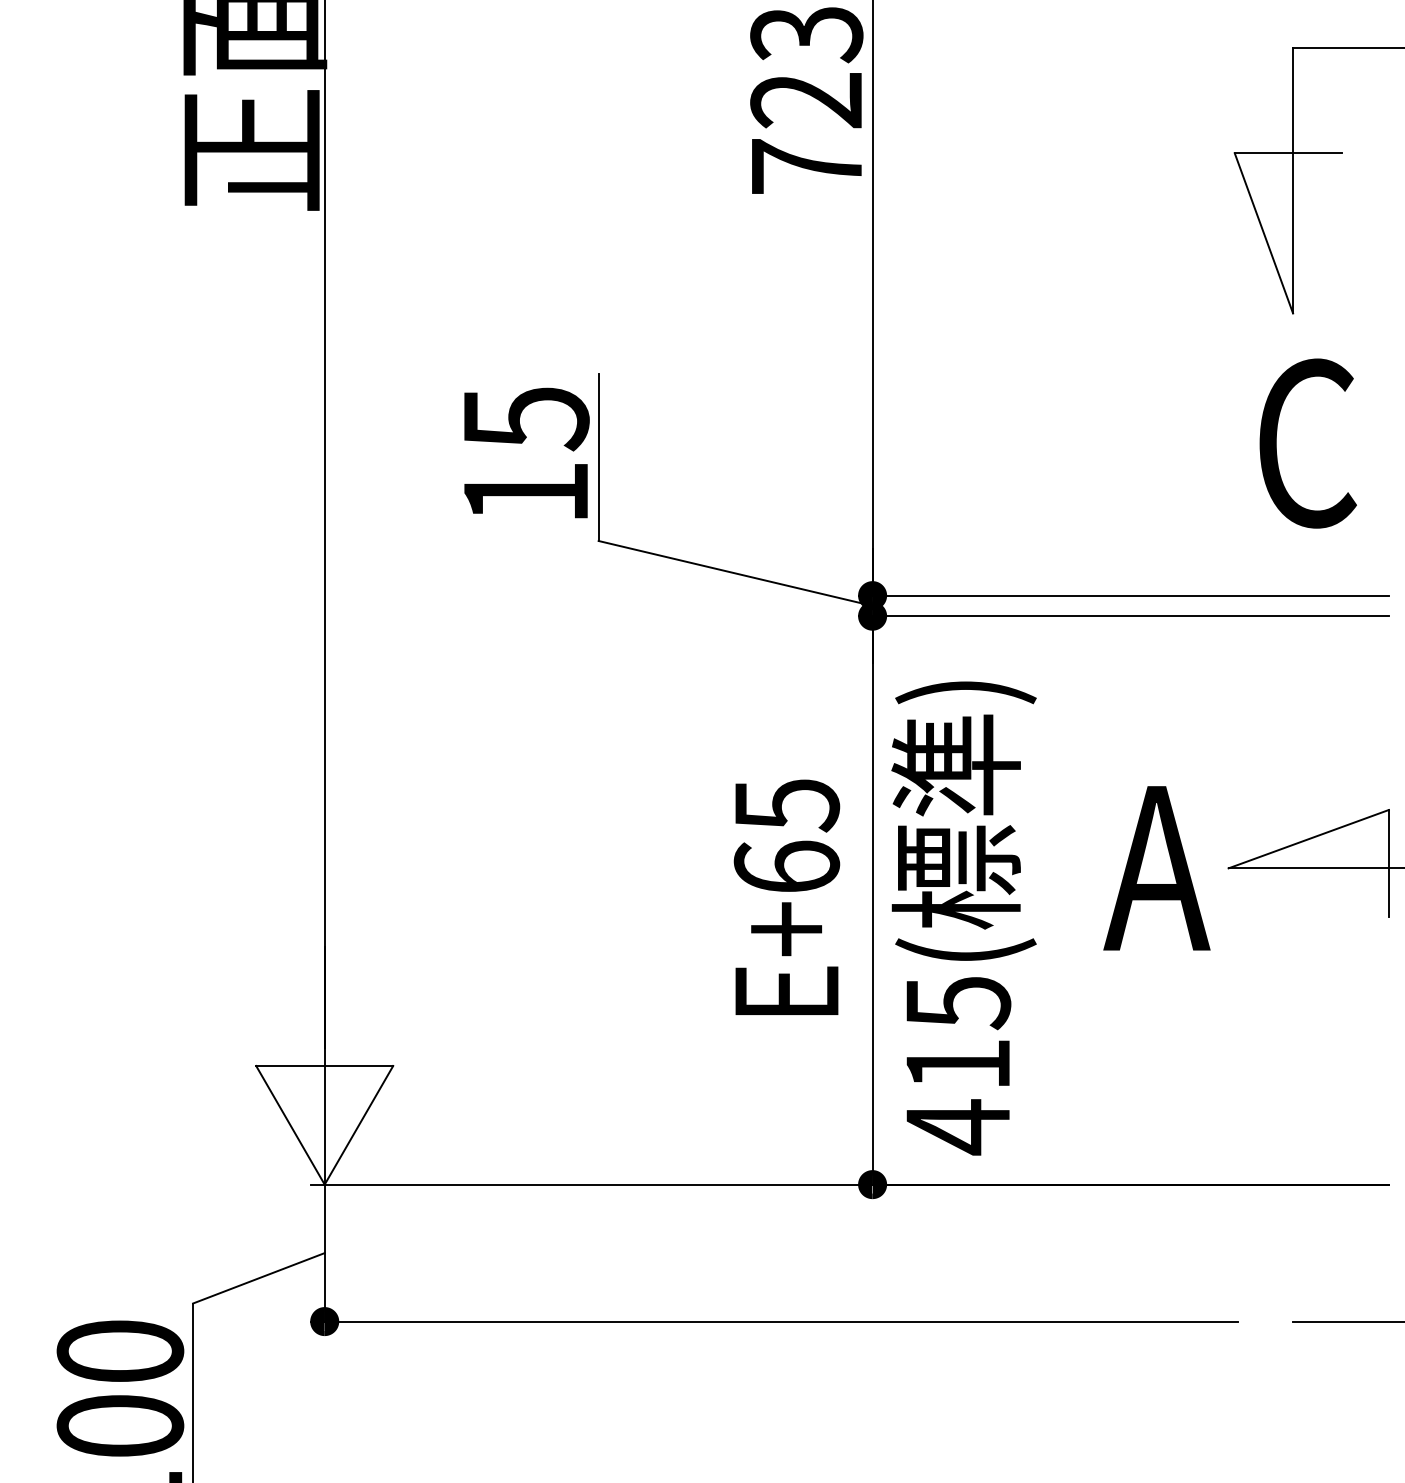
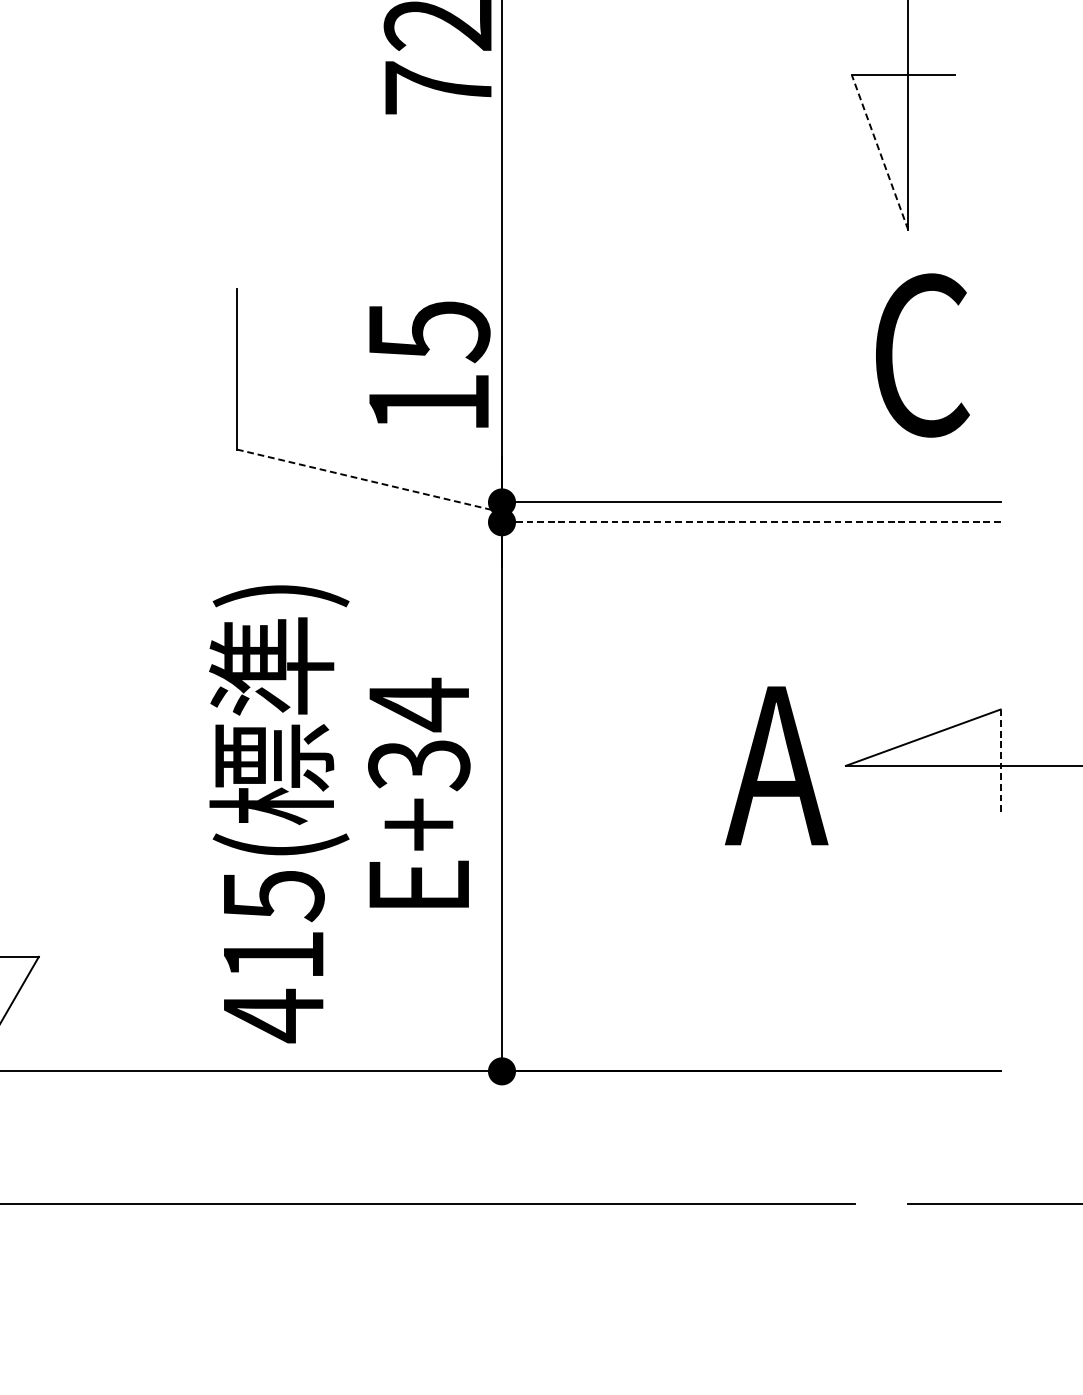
line: (1263, 232) -> (879, 151), solid -> dashed
text: (526, 452) -> (429, 364), moved
line: (735, 573) -> (369, 481), solid -> dashed
line: (1123, 616) -> (744, 522), solid -> dashed
text: (786, 835) -> (418, 734), E+65 -> E+34
line: (1388, 863) -> (1000, 761), solid -> dashed
text: (963, 918) -> (278, 814), moved

